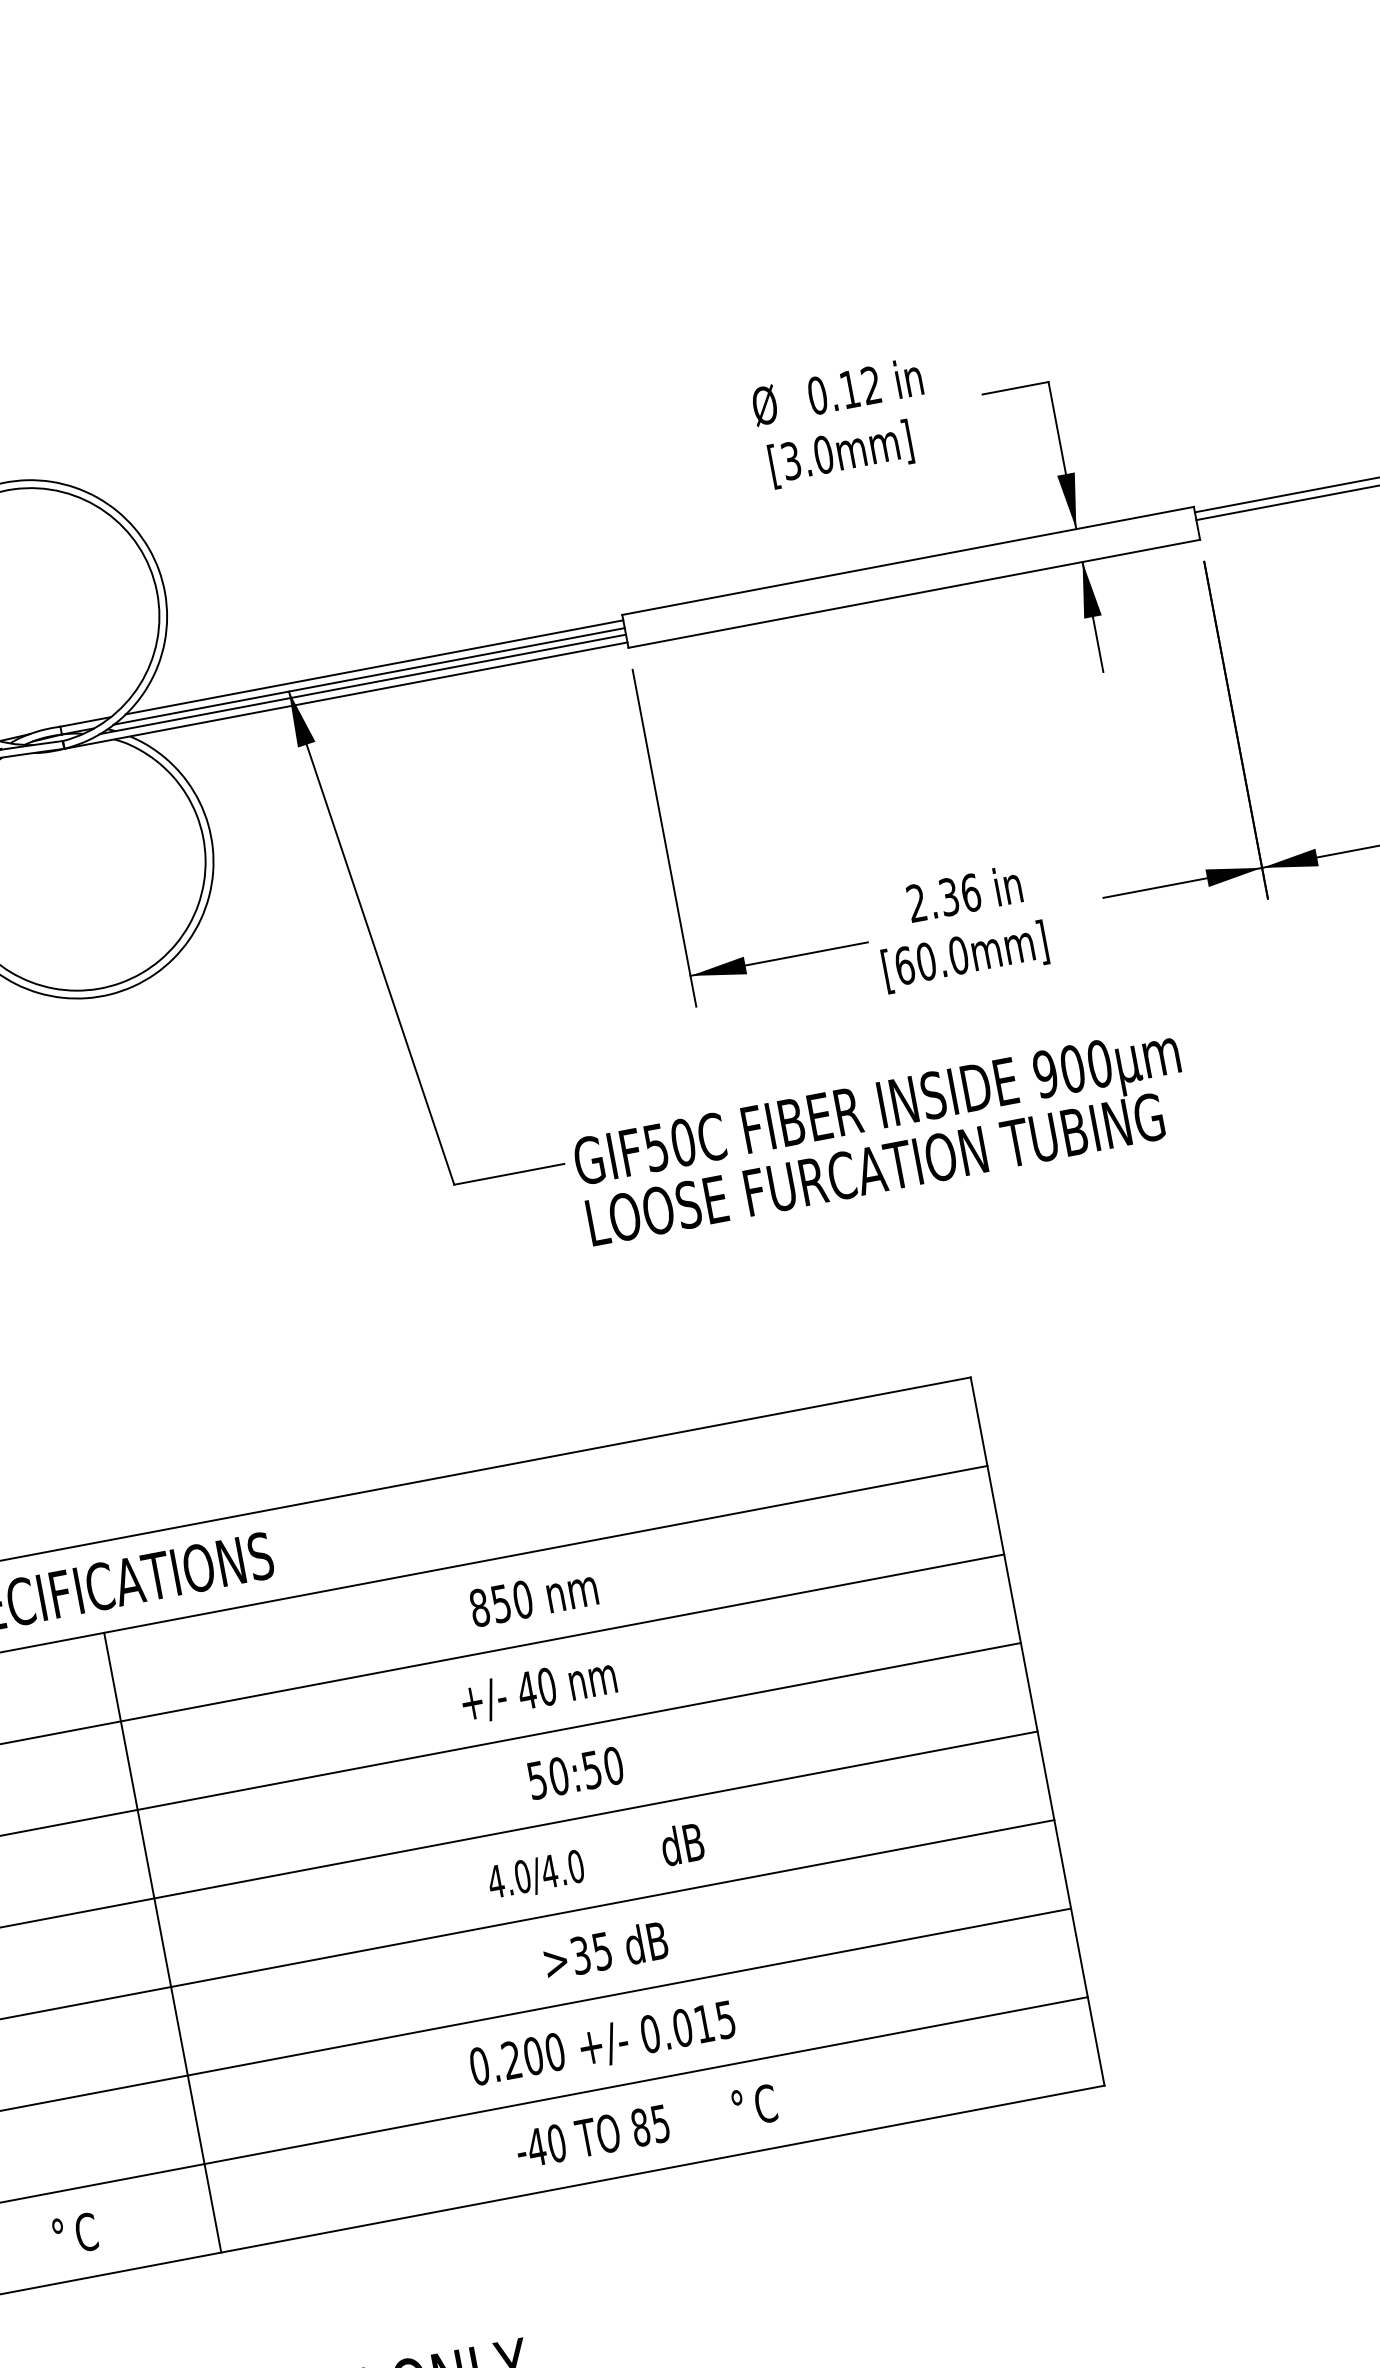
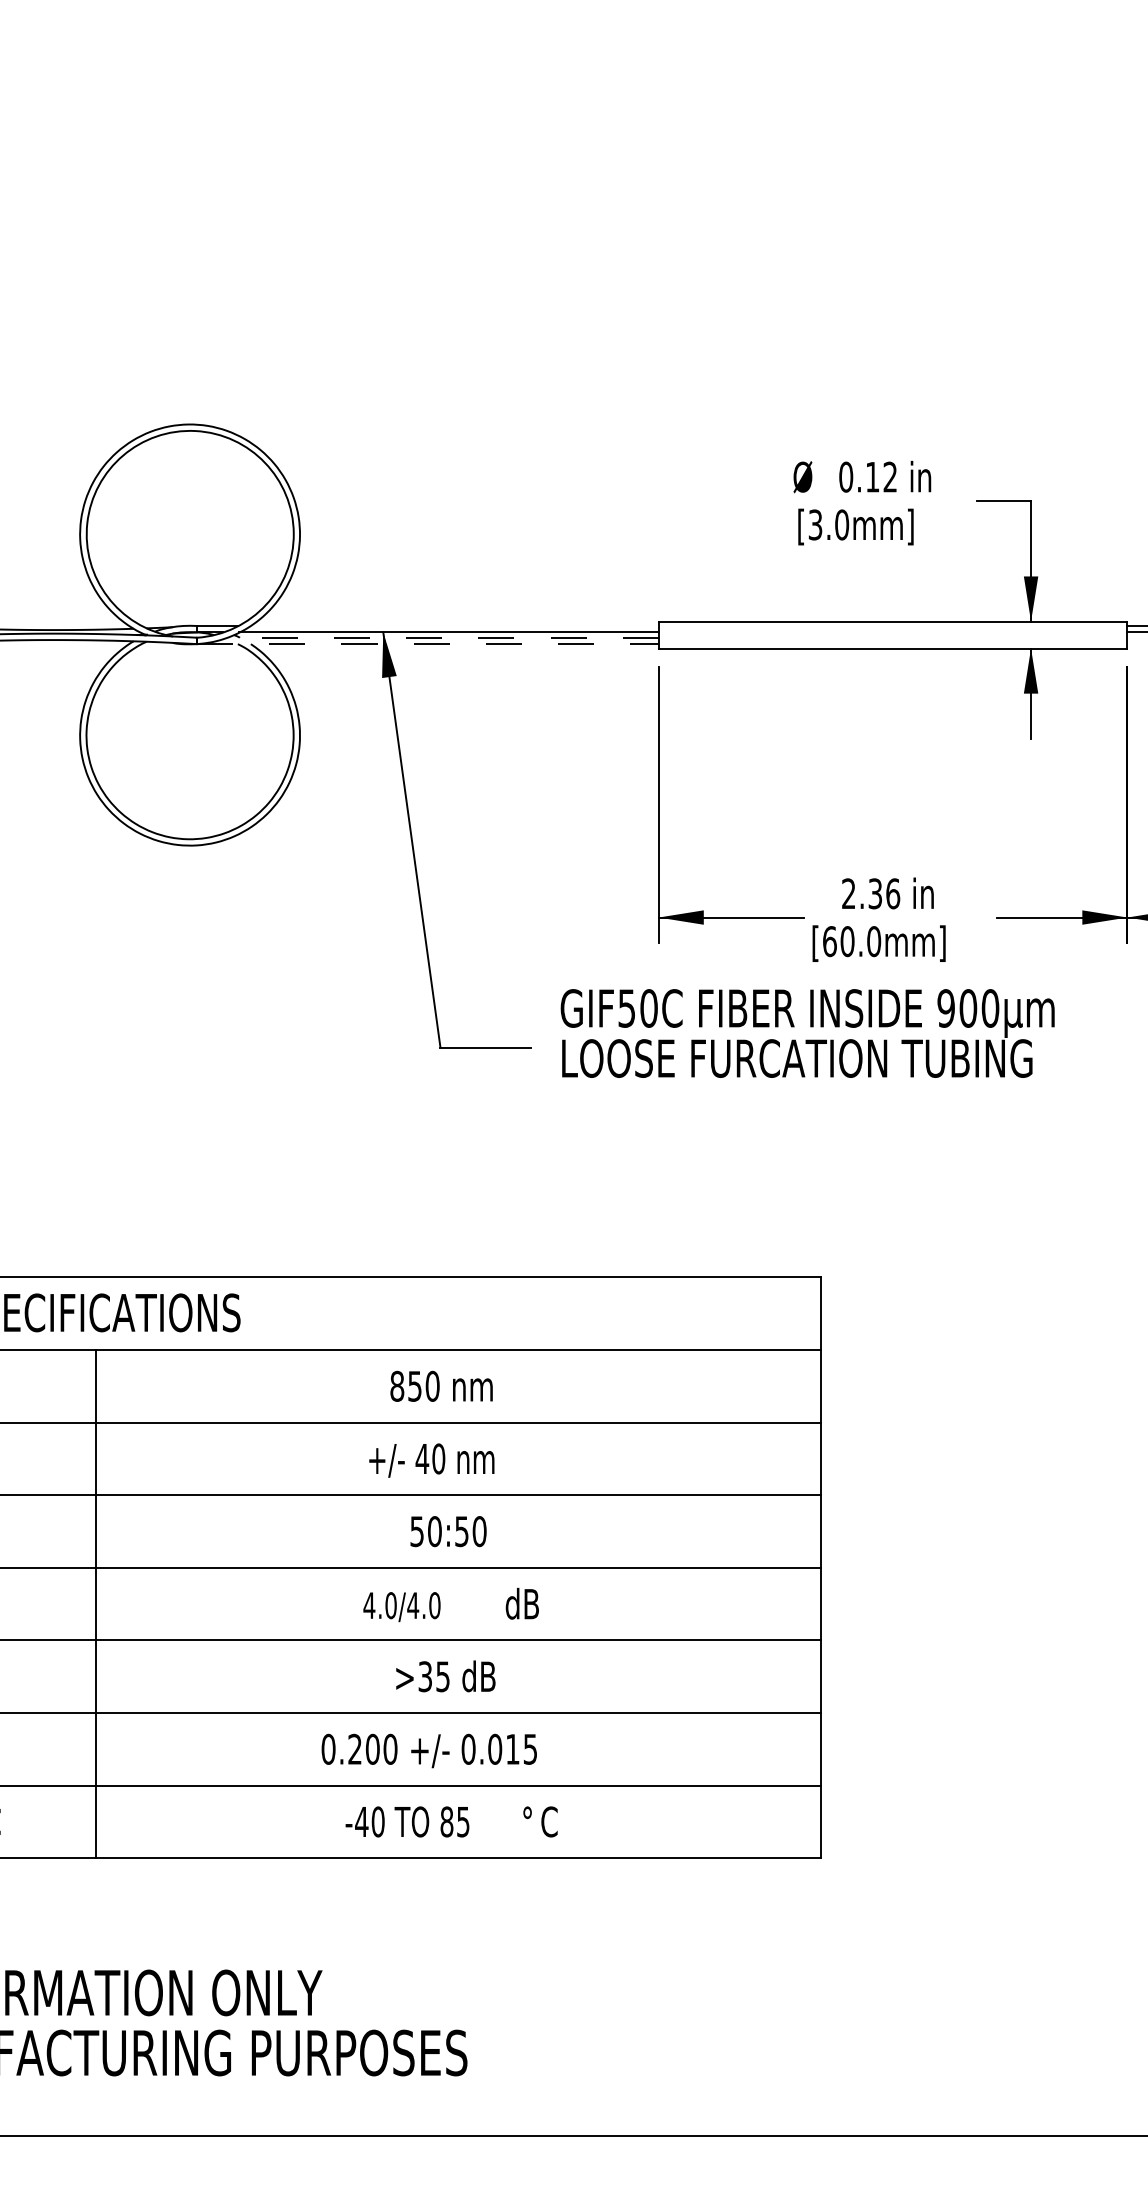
line: (374, 668) -> (454, 626), removed
line: (362, 684) -> (442, 637), solid -> dashed
line: (345, 696) -> (427, 644), solid -> dashed
text: (882, 1136) -> (807, 1033), moved

